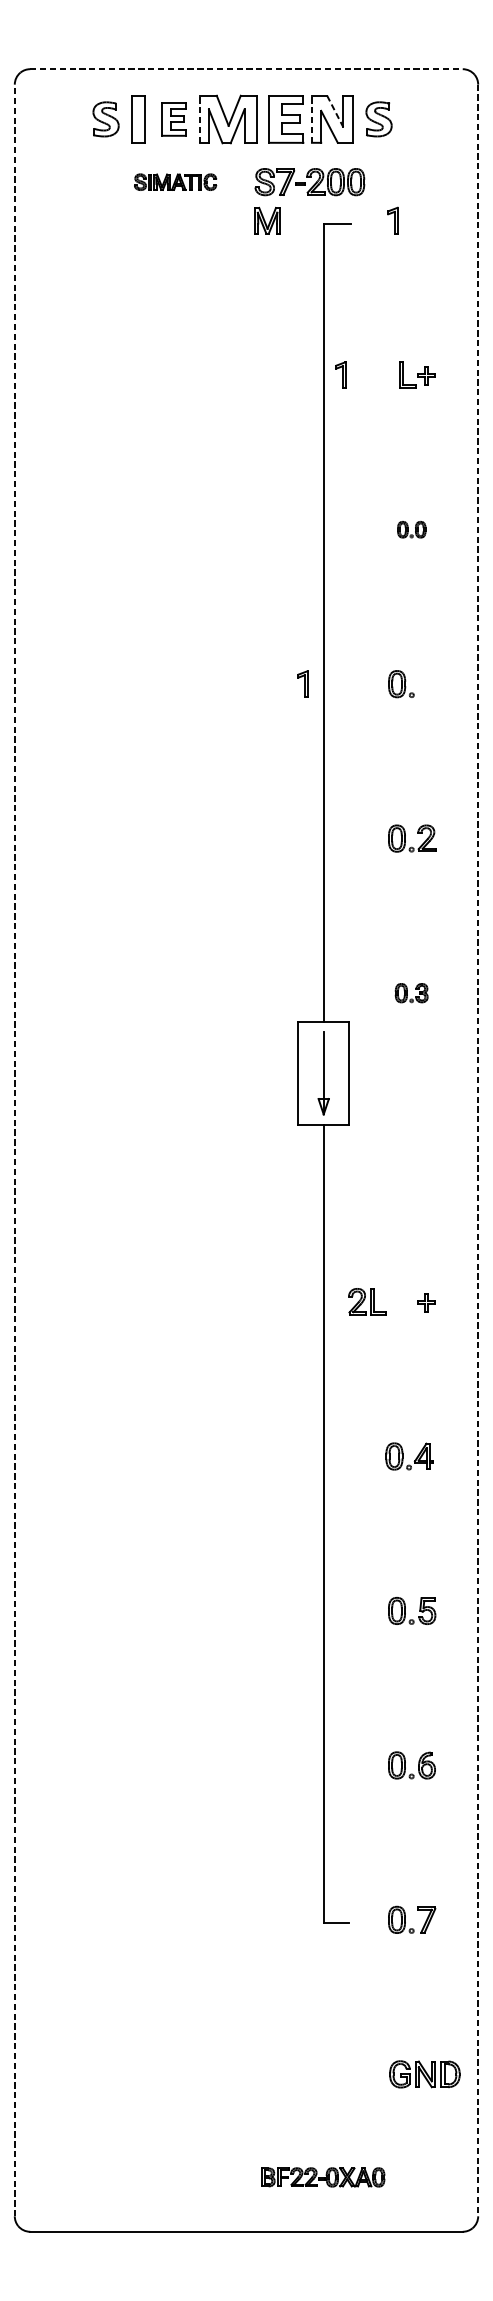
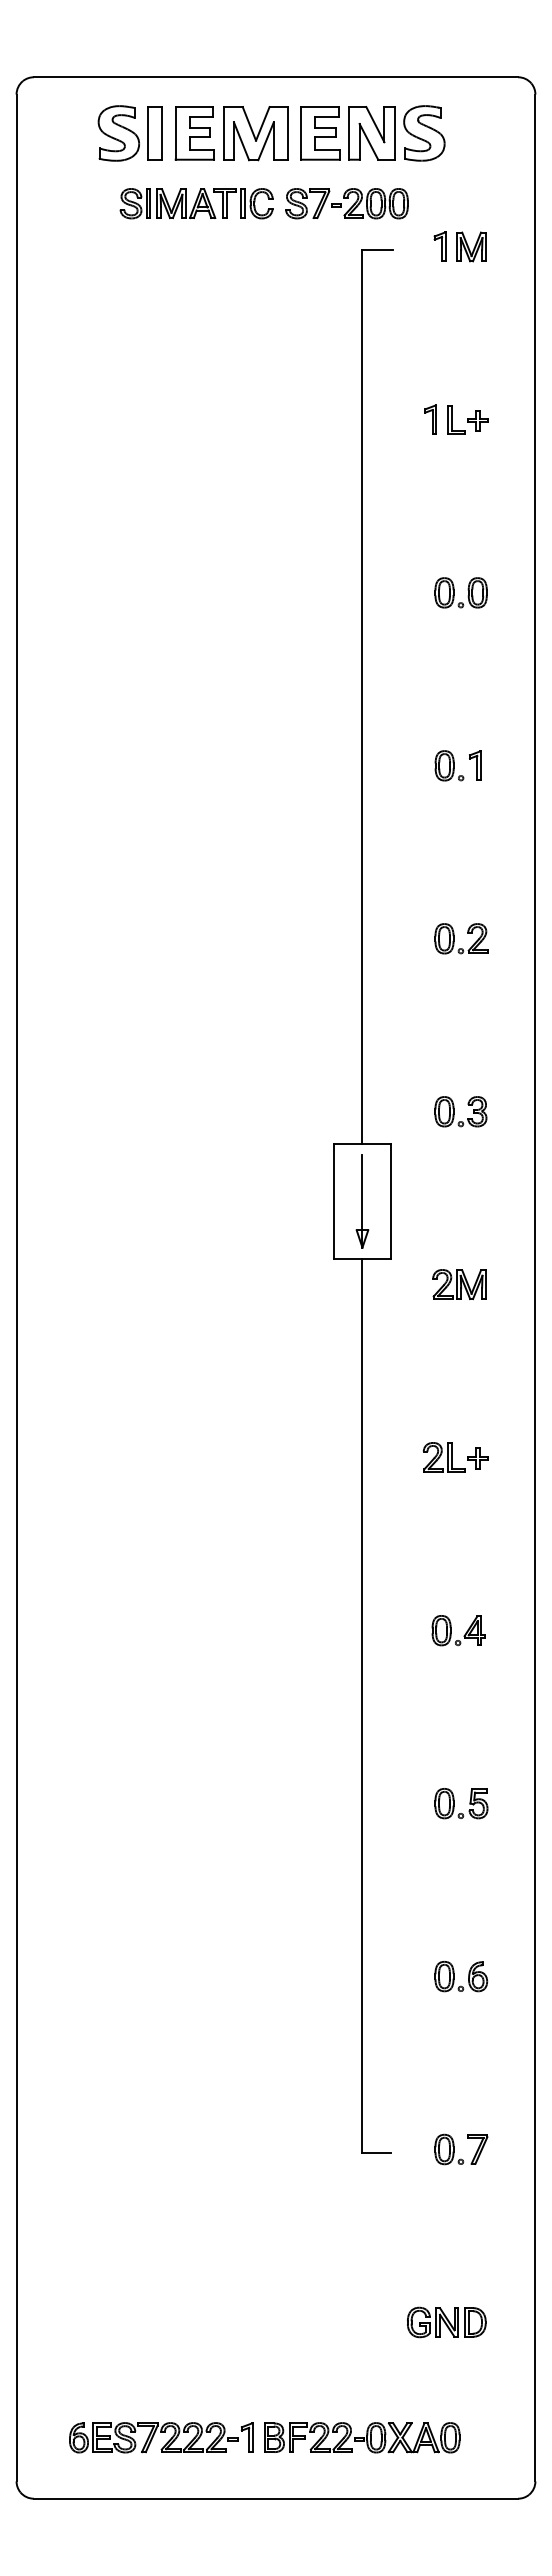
line: (246, 69) -> (276, 77), dashed -> solid
line: (335, 111) -> (375, 124), dashed -> solid
line: (199, 118) -> (223, 132), dashed -> solid
line: (312, 118) -> (349, 132), dashed -> solid
part: (105, 119) -> (118, 133), size x1.43
part: (173, 119) -> (194, 133), size x1.43
part: (379, 119) -> (424, 133), size x1.43
part: (175, 181) -> (196, 203), size x1.67
part: (267, 220) -> (471, 246), moved
part: (340, 374) -> (430, 419), moved
part: (411, 529) -> (460, 592), size x1.67
part: (303, 683) -> (475, 765), moved
part: (411, 992) -> (460, 1111), size x1.43
part: (410, 1147) -> (459, 1284), added
line: (14, 1150) -> (16, 1287), dashed -> solid
line: (478, 1150) -> (535, 1288), dashed -> solid
part: (367, 1301) -> (444, 1457), moved
part: (424, 2074) -> (446, 2322), moved
part: (144, 2177) -> (161, 2437), added
part: (323, 2177) -> (362, 2437), size x1.43

